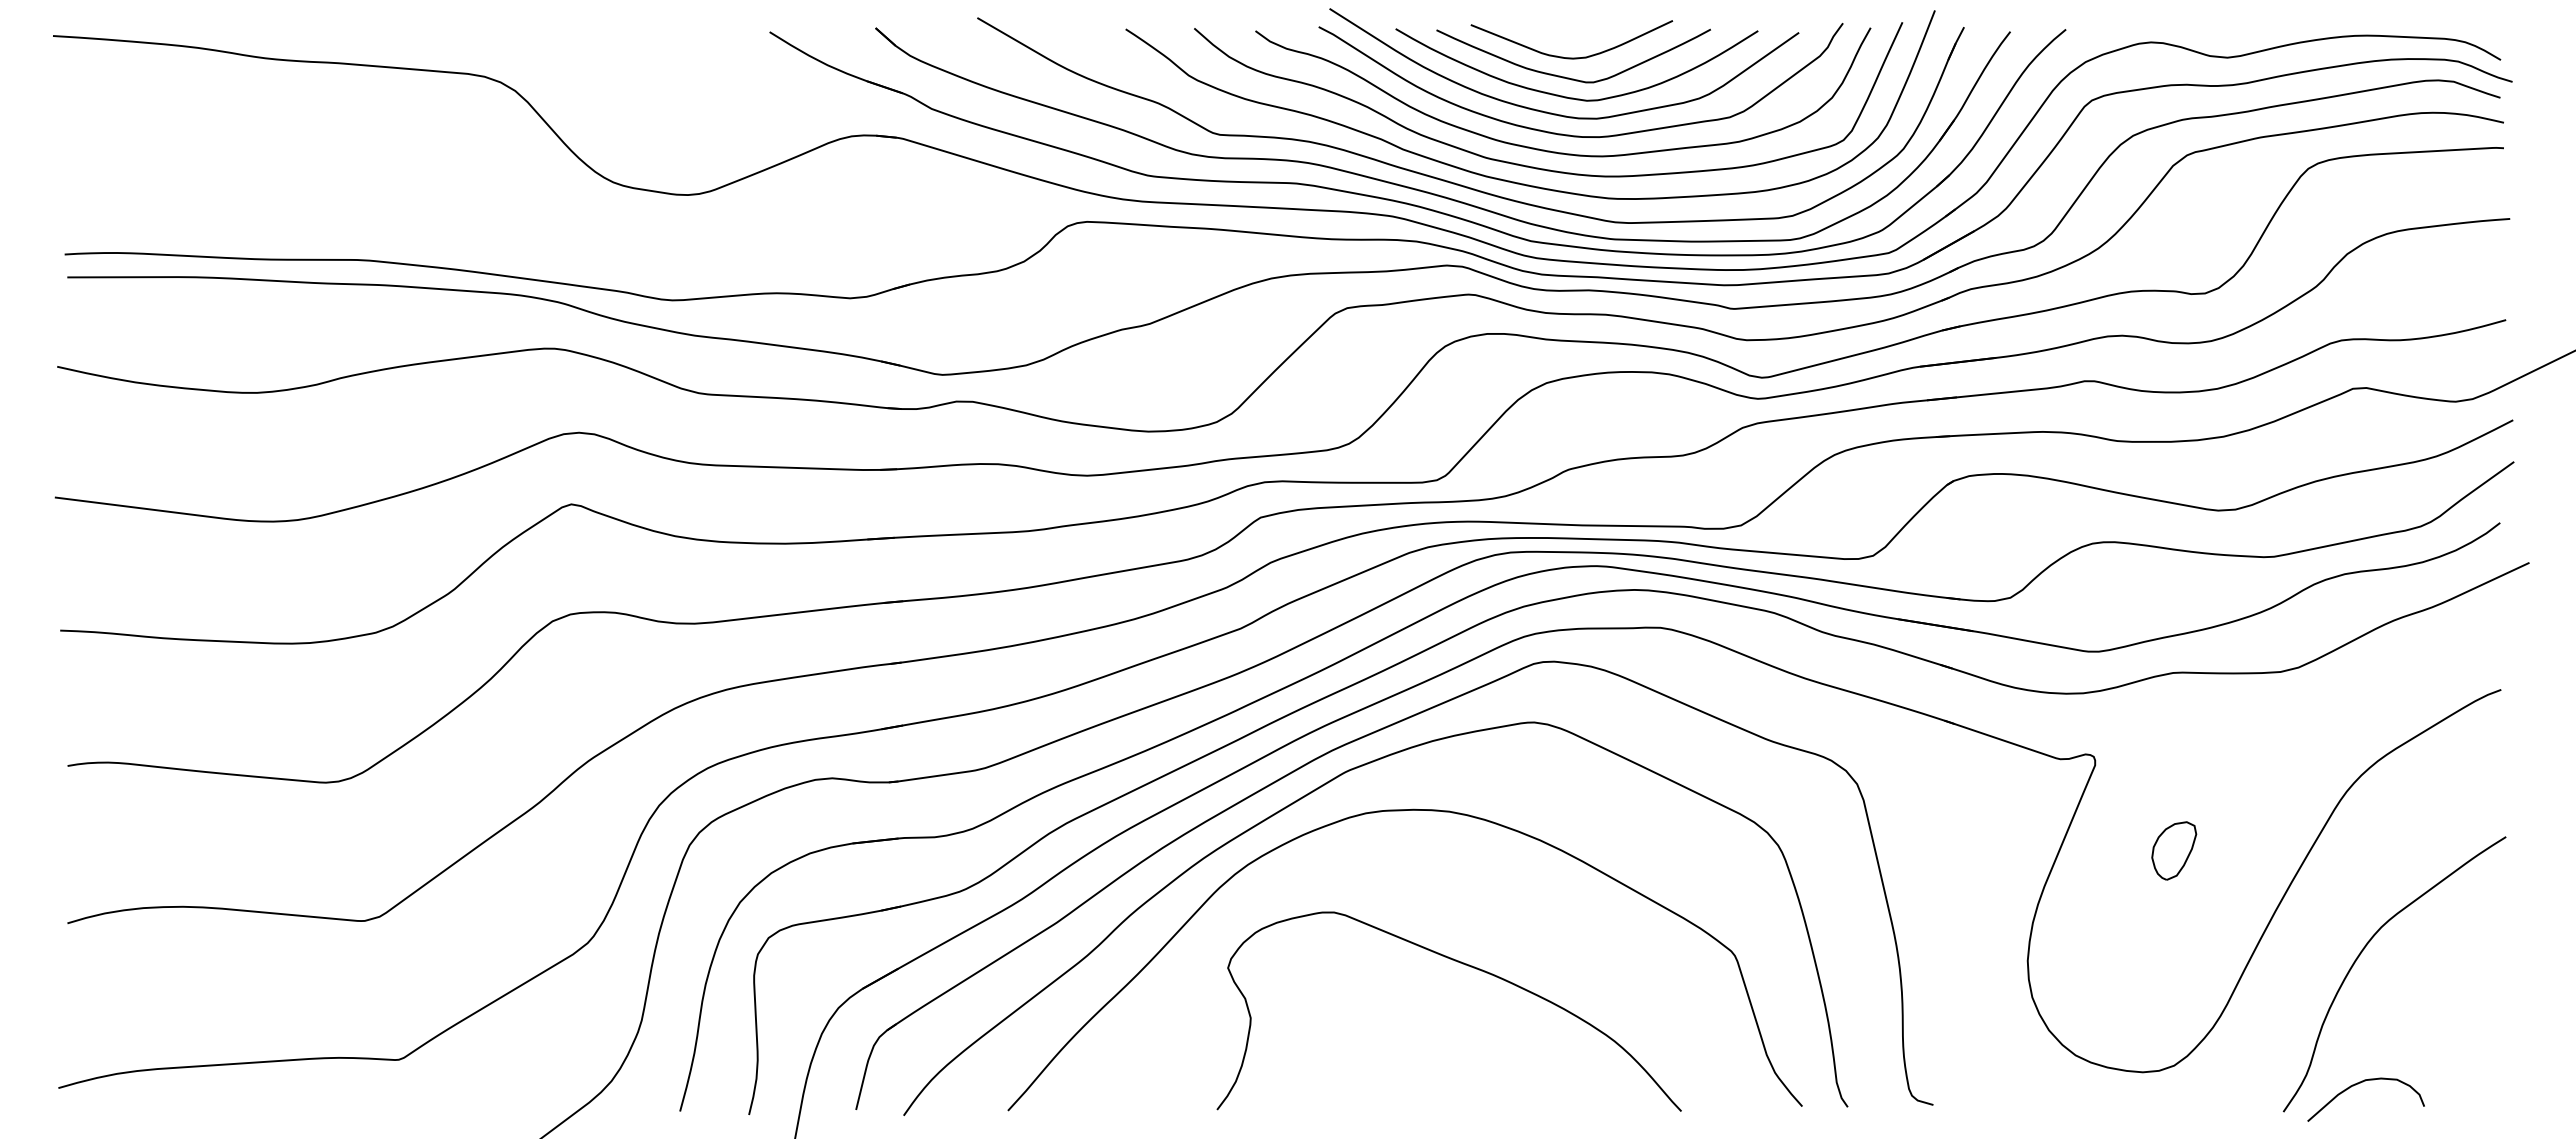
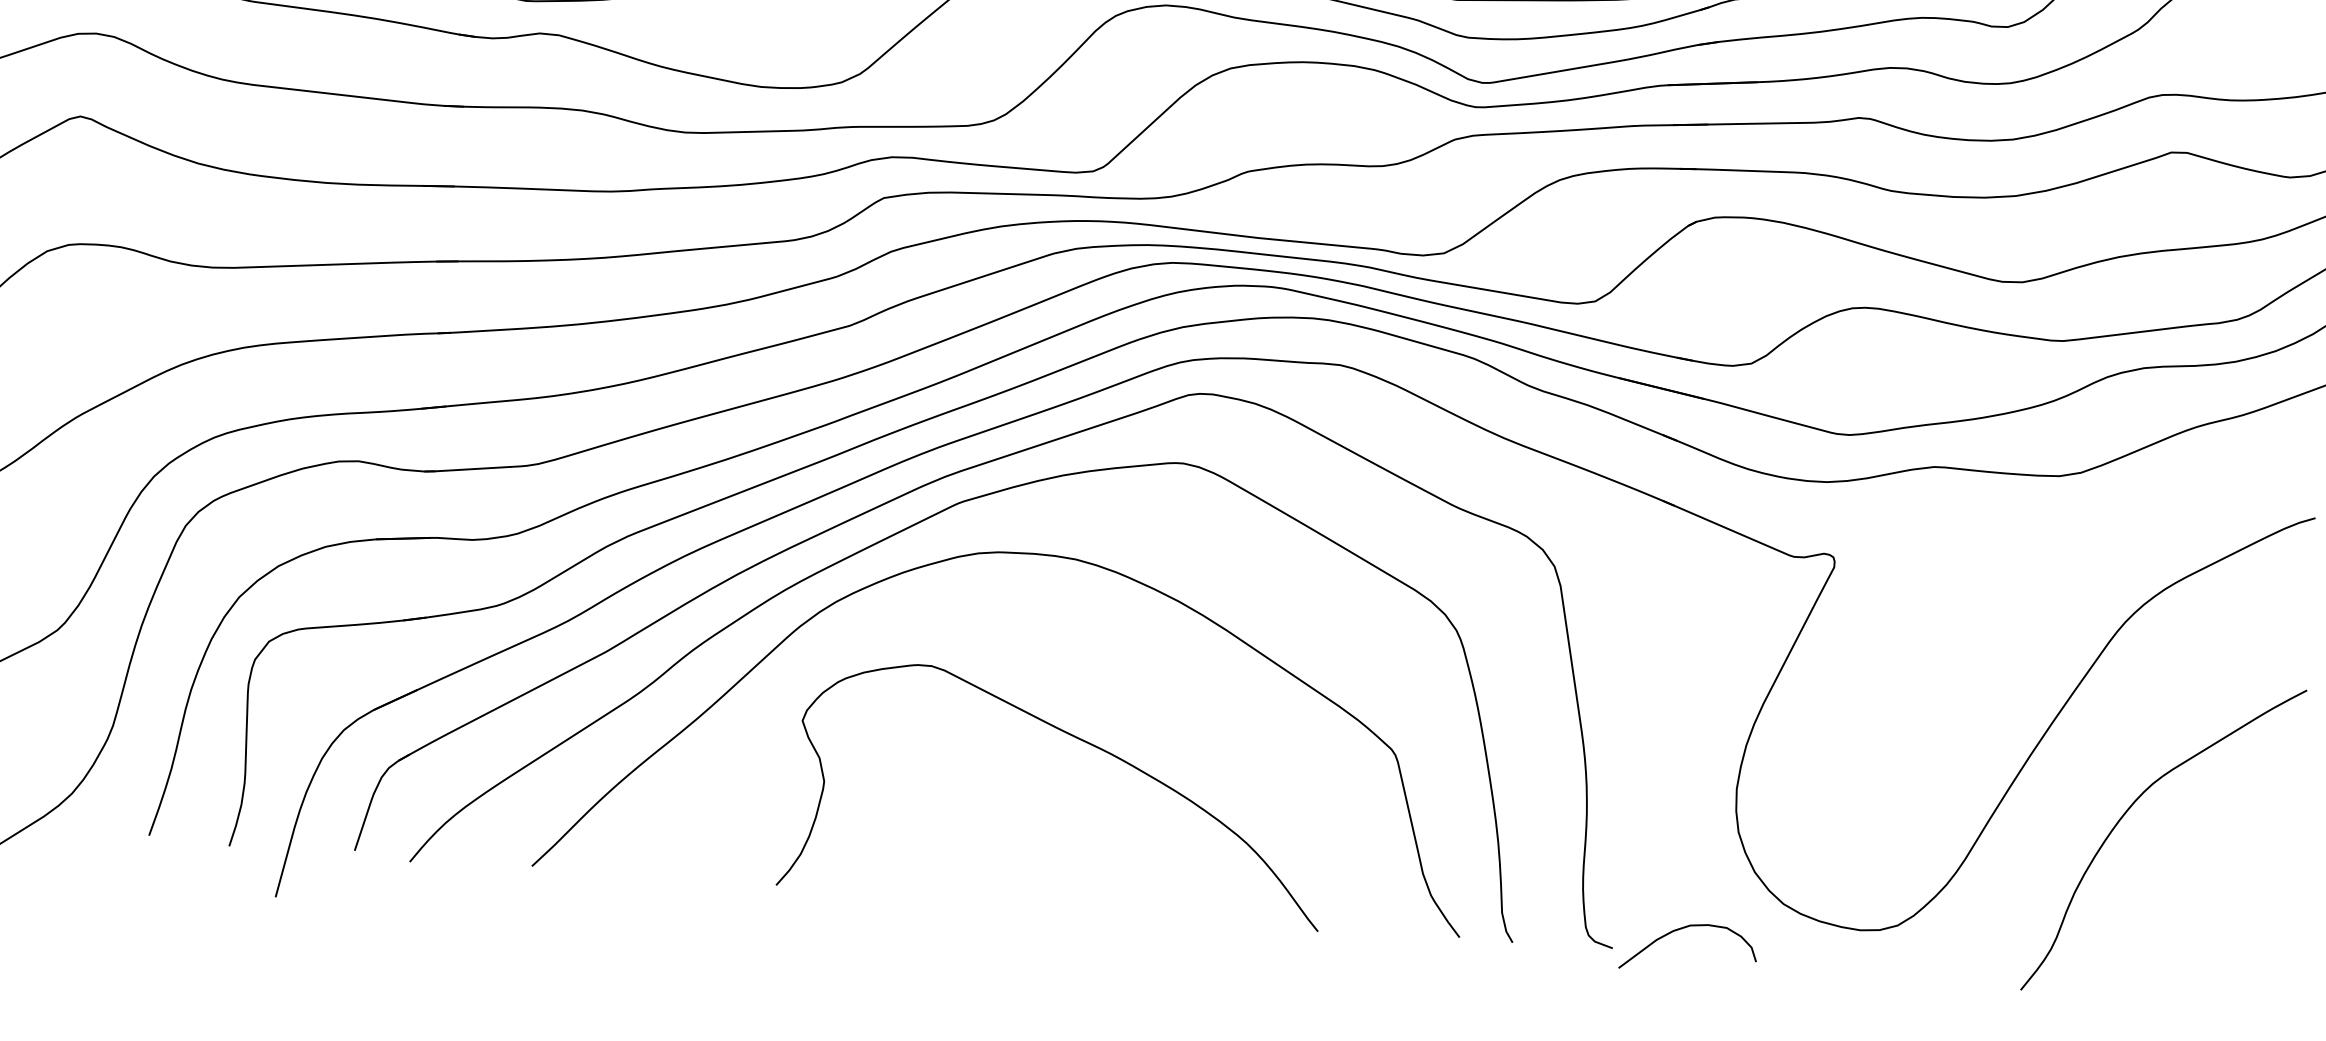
part: (2174, 850) -> (1918, 674), removed
curve: (2358, 1084) -> (1681, 929), moved

